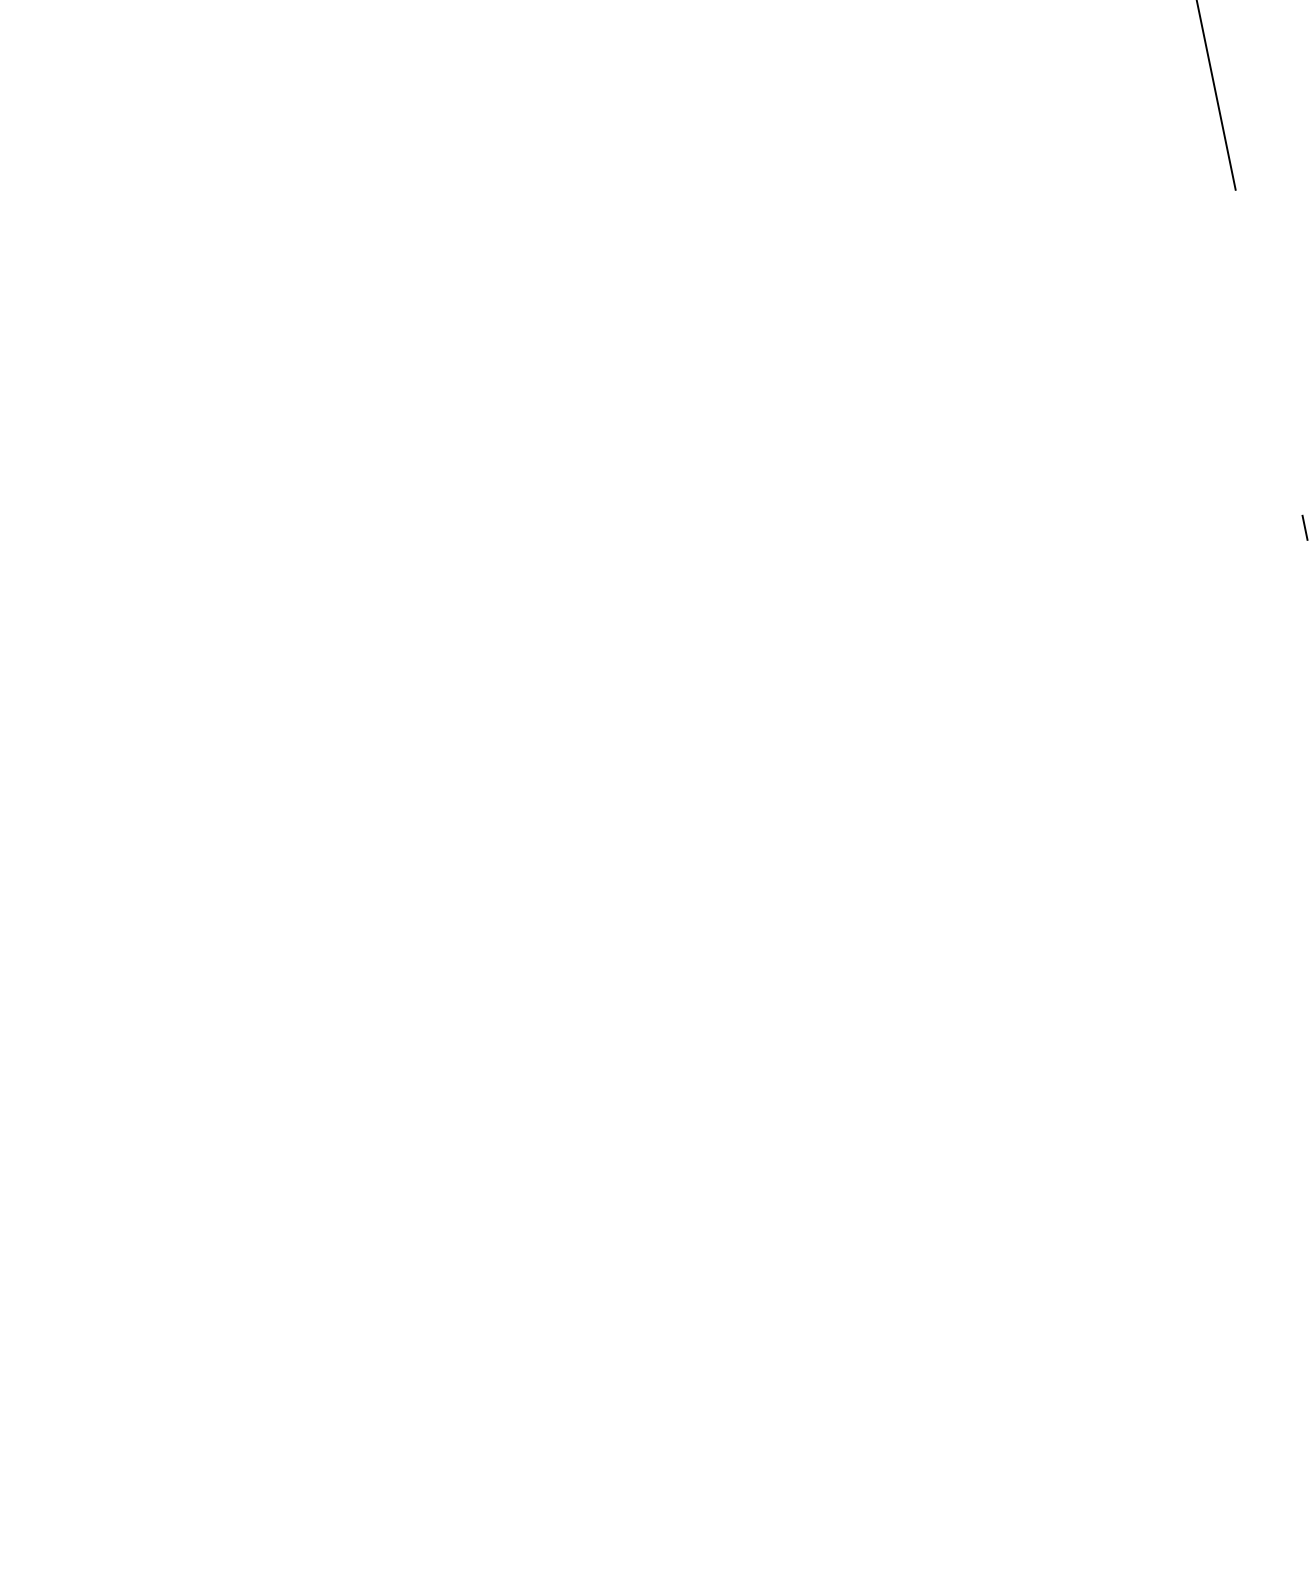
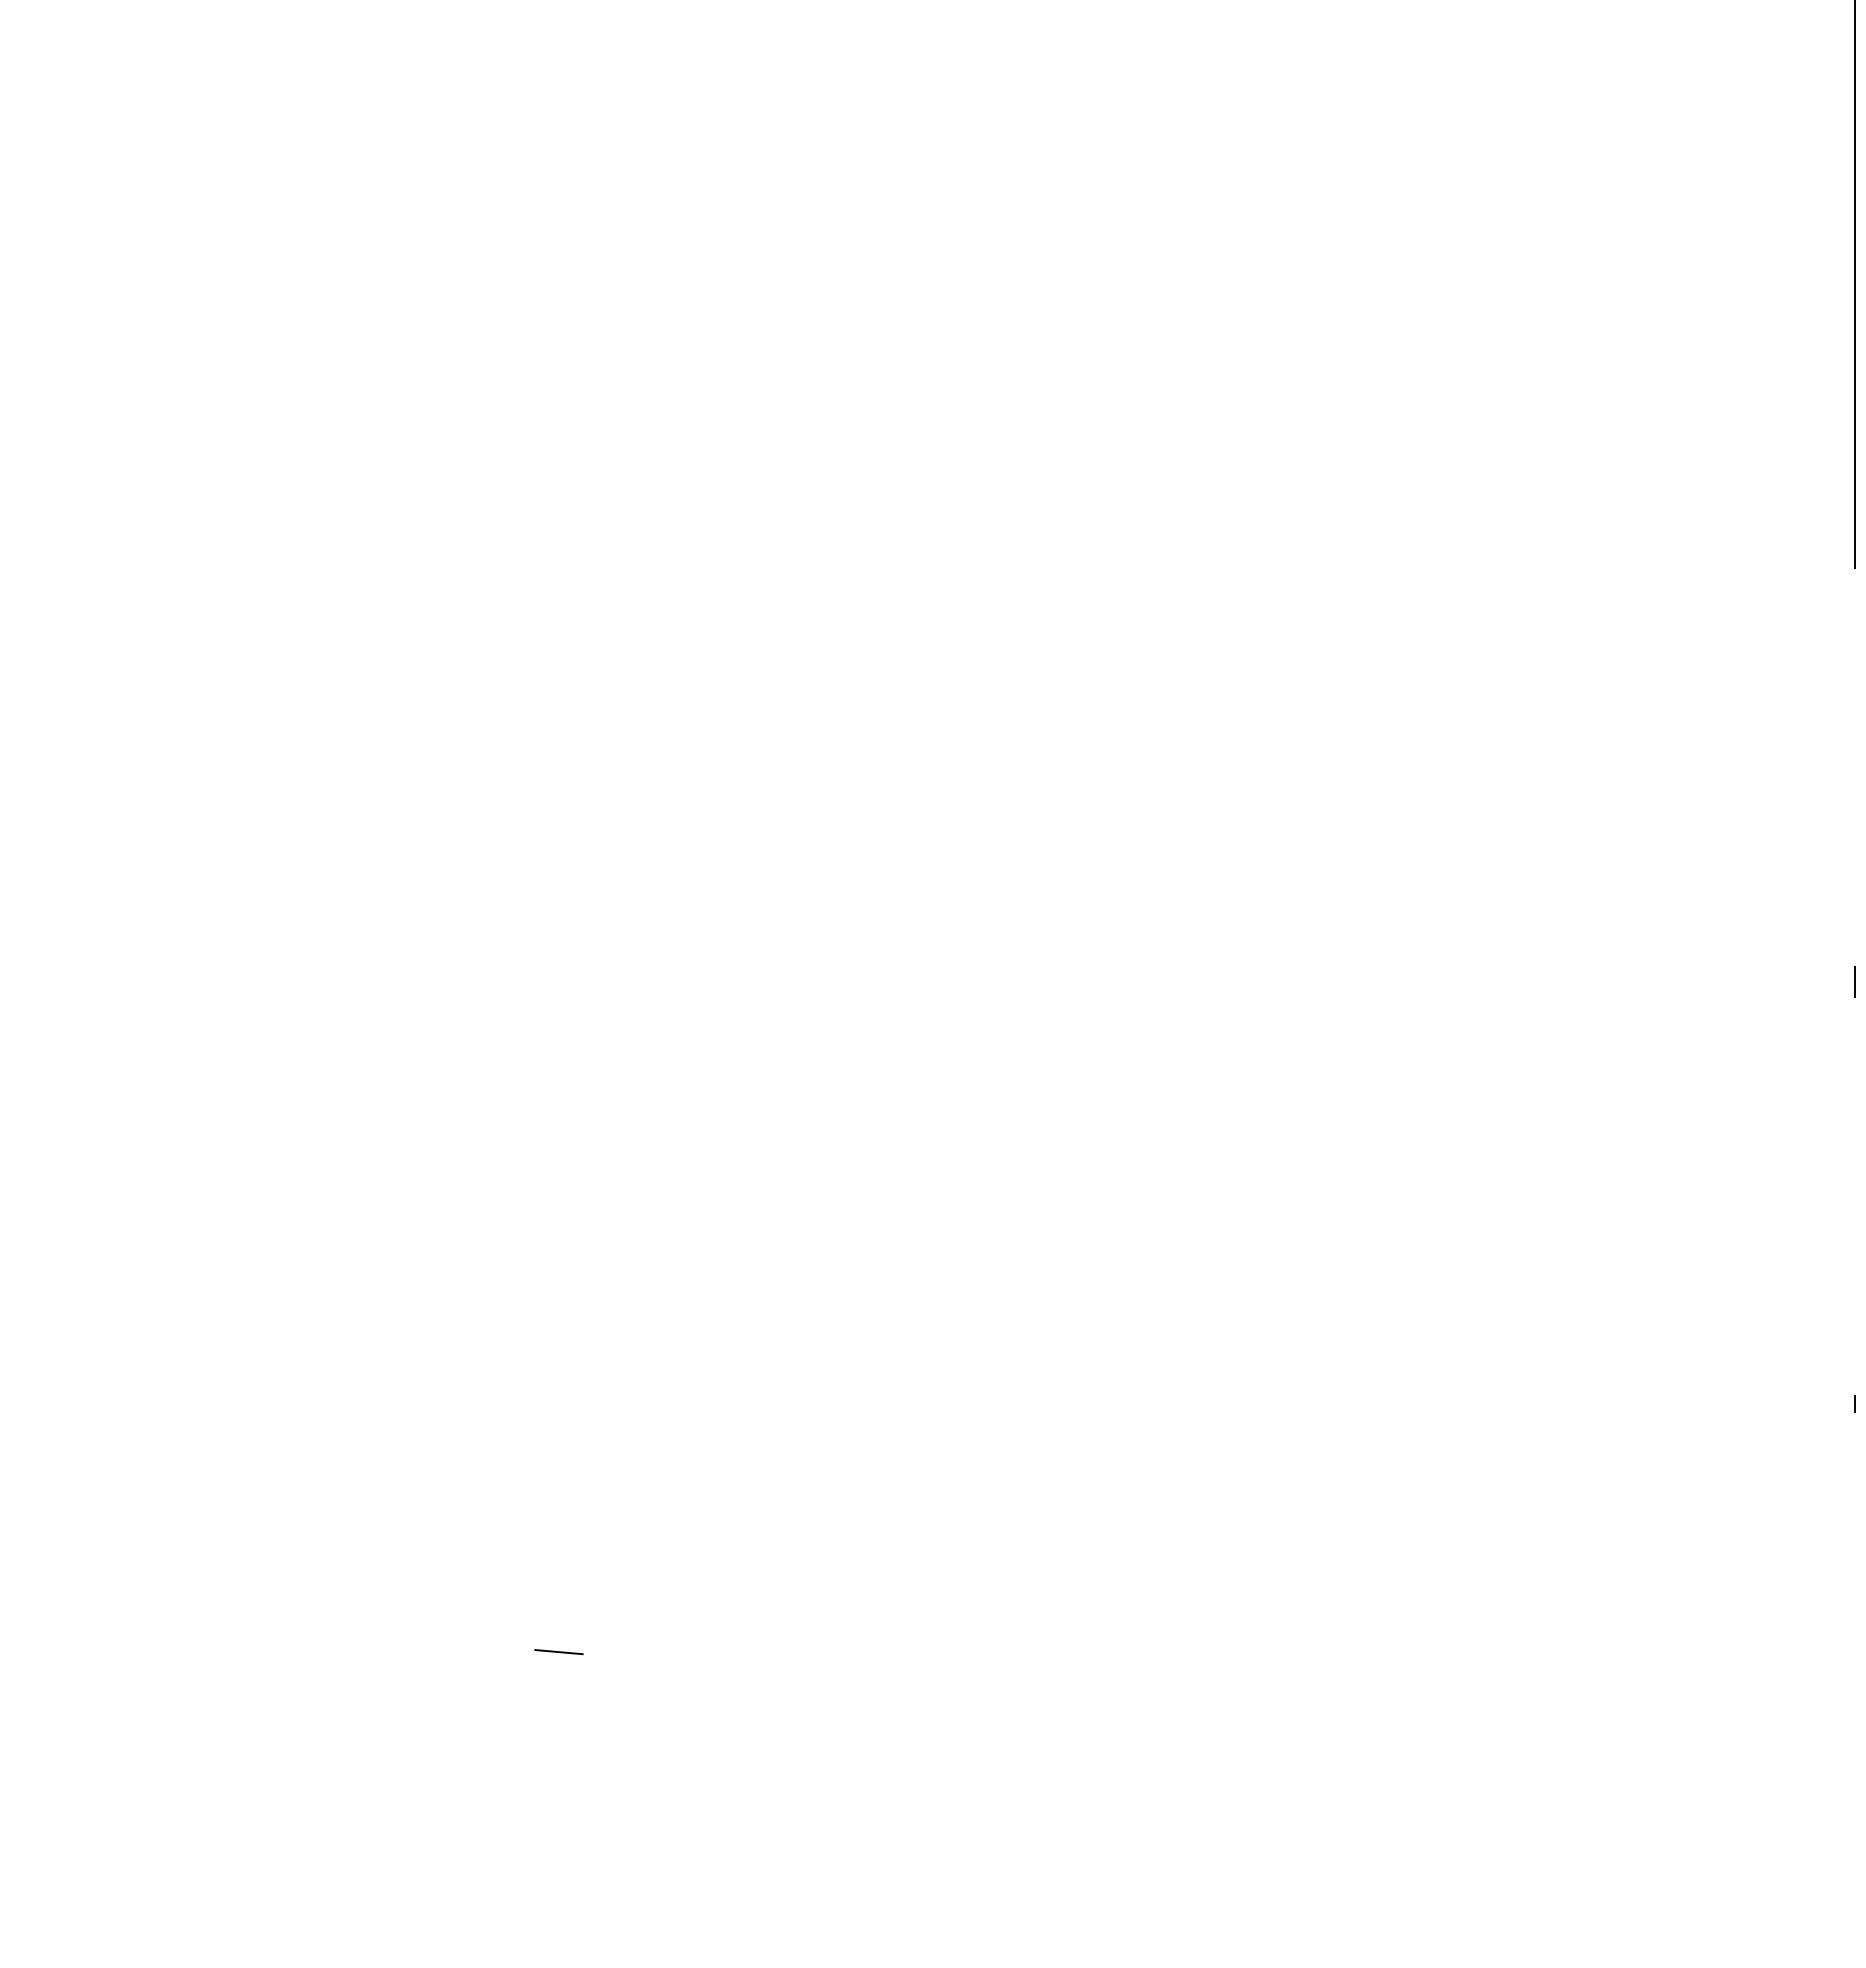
line: (359, 1290) -> (558, 1651), added

